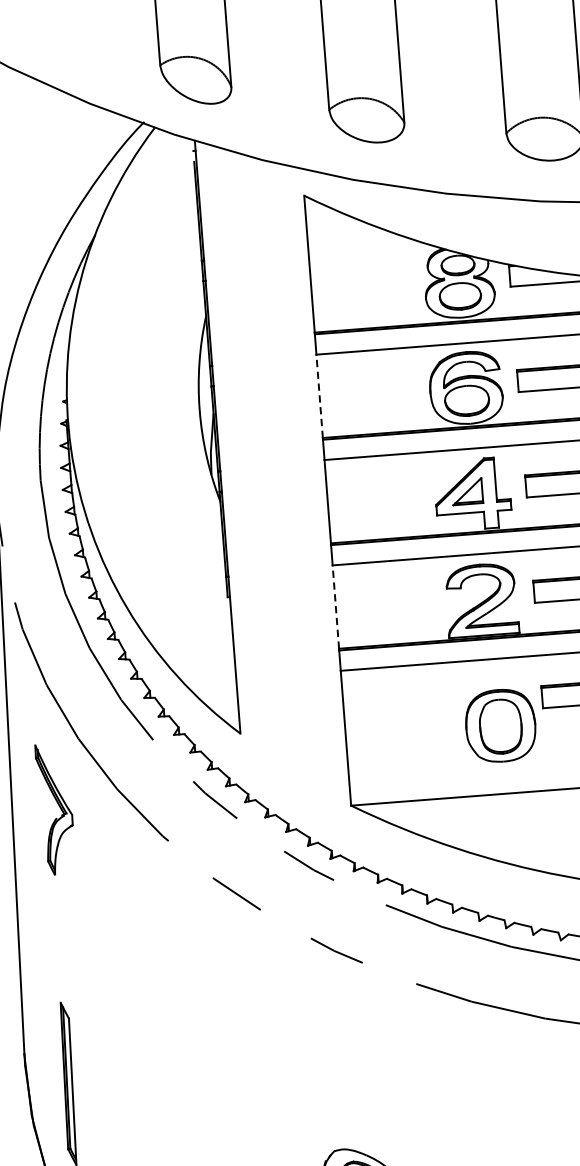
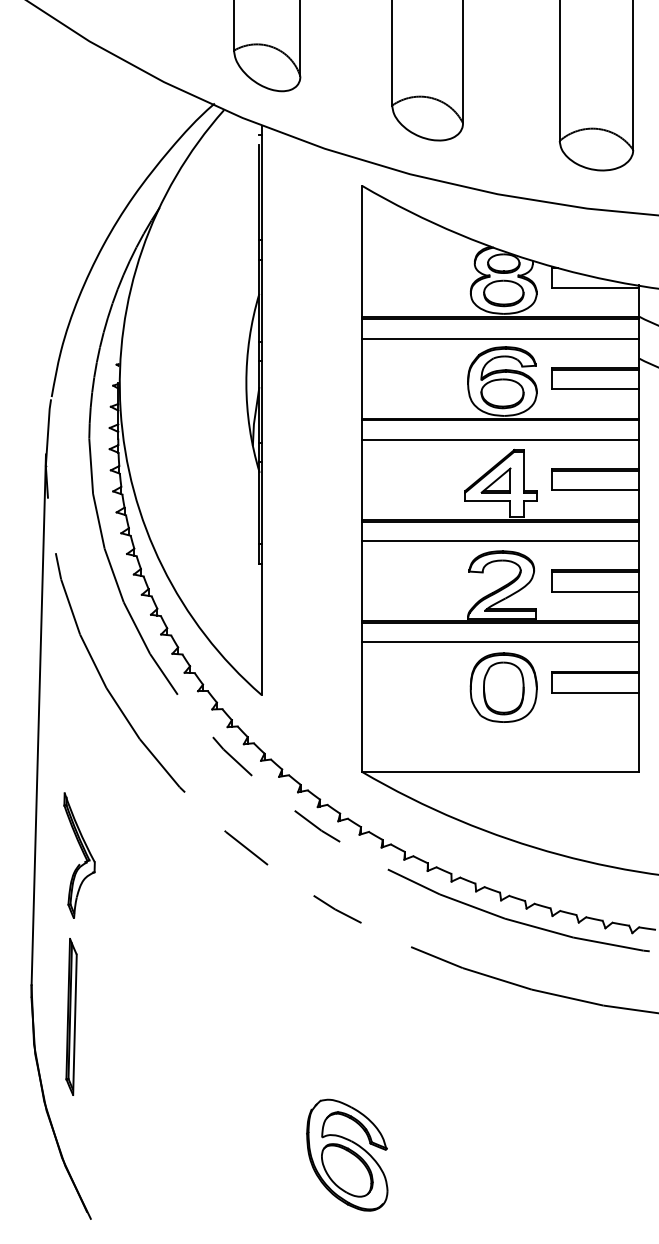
line: (319, 396) -> (361, 378), dashed -> solid
line: (335, 606) -> (361, 580), dashed -> solid
part: (500, 725) -> (503, 687), moved
part: (55, 809) -> (79, 855), moved

